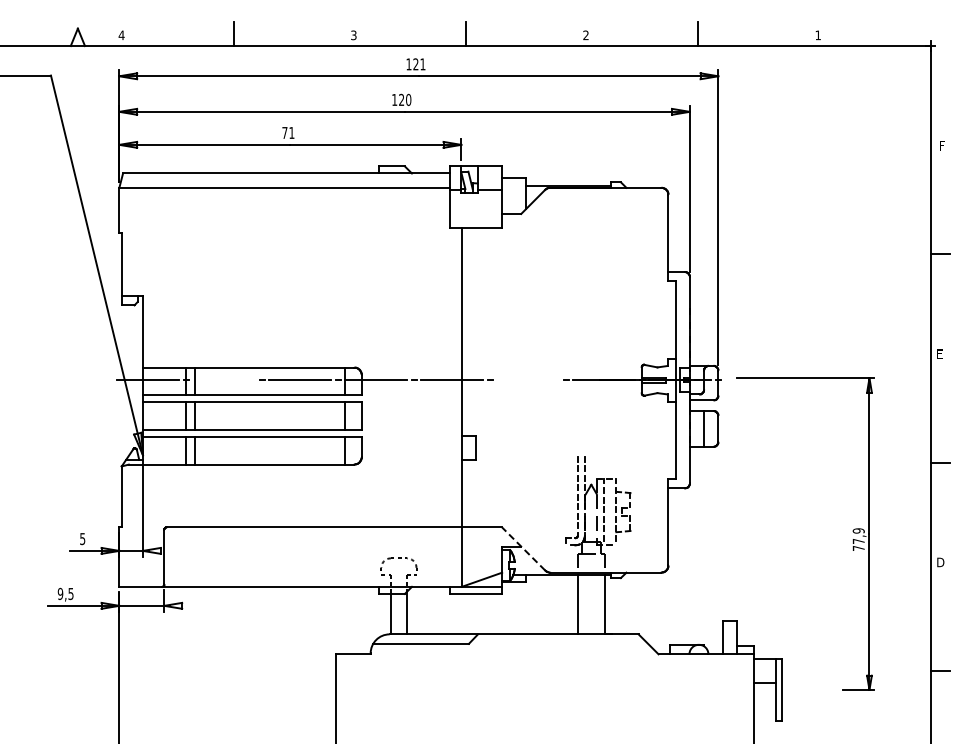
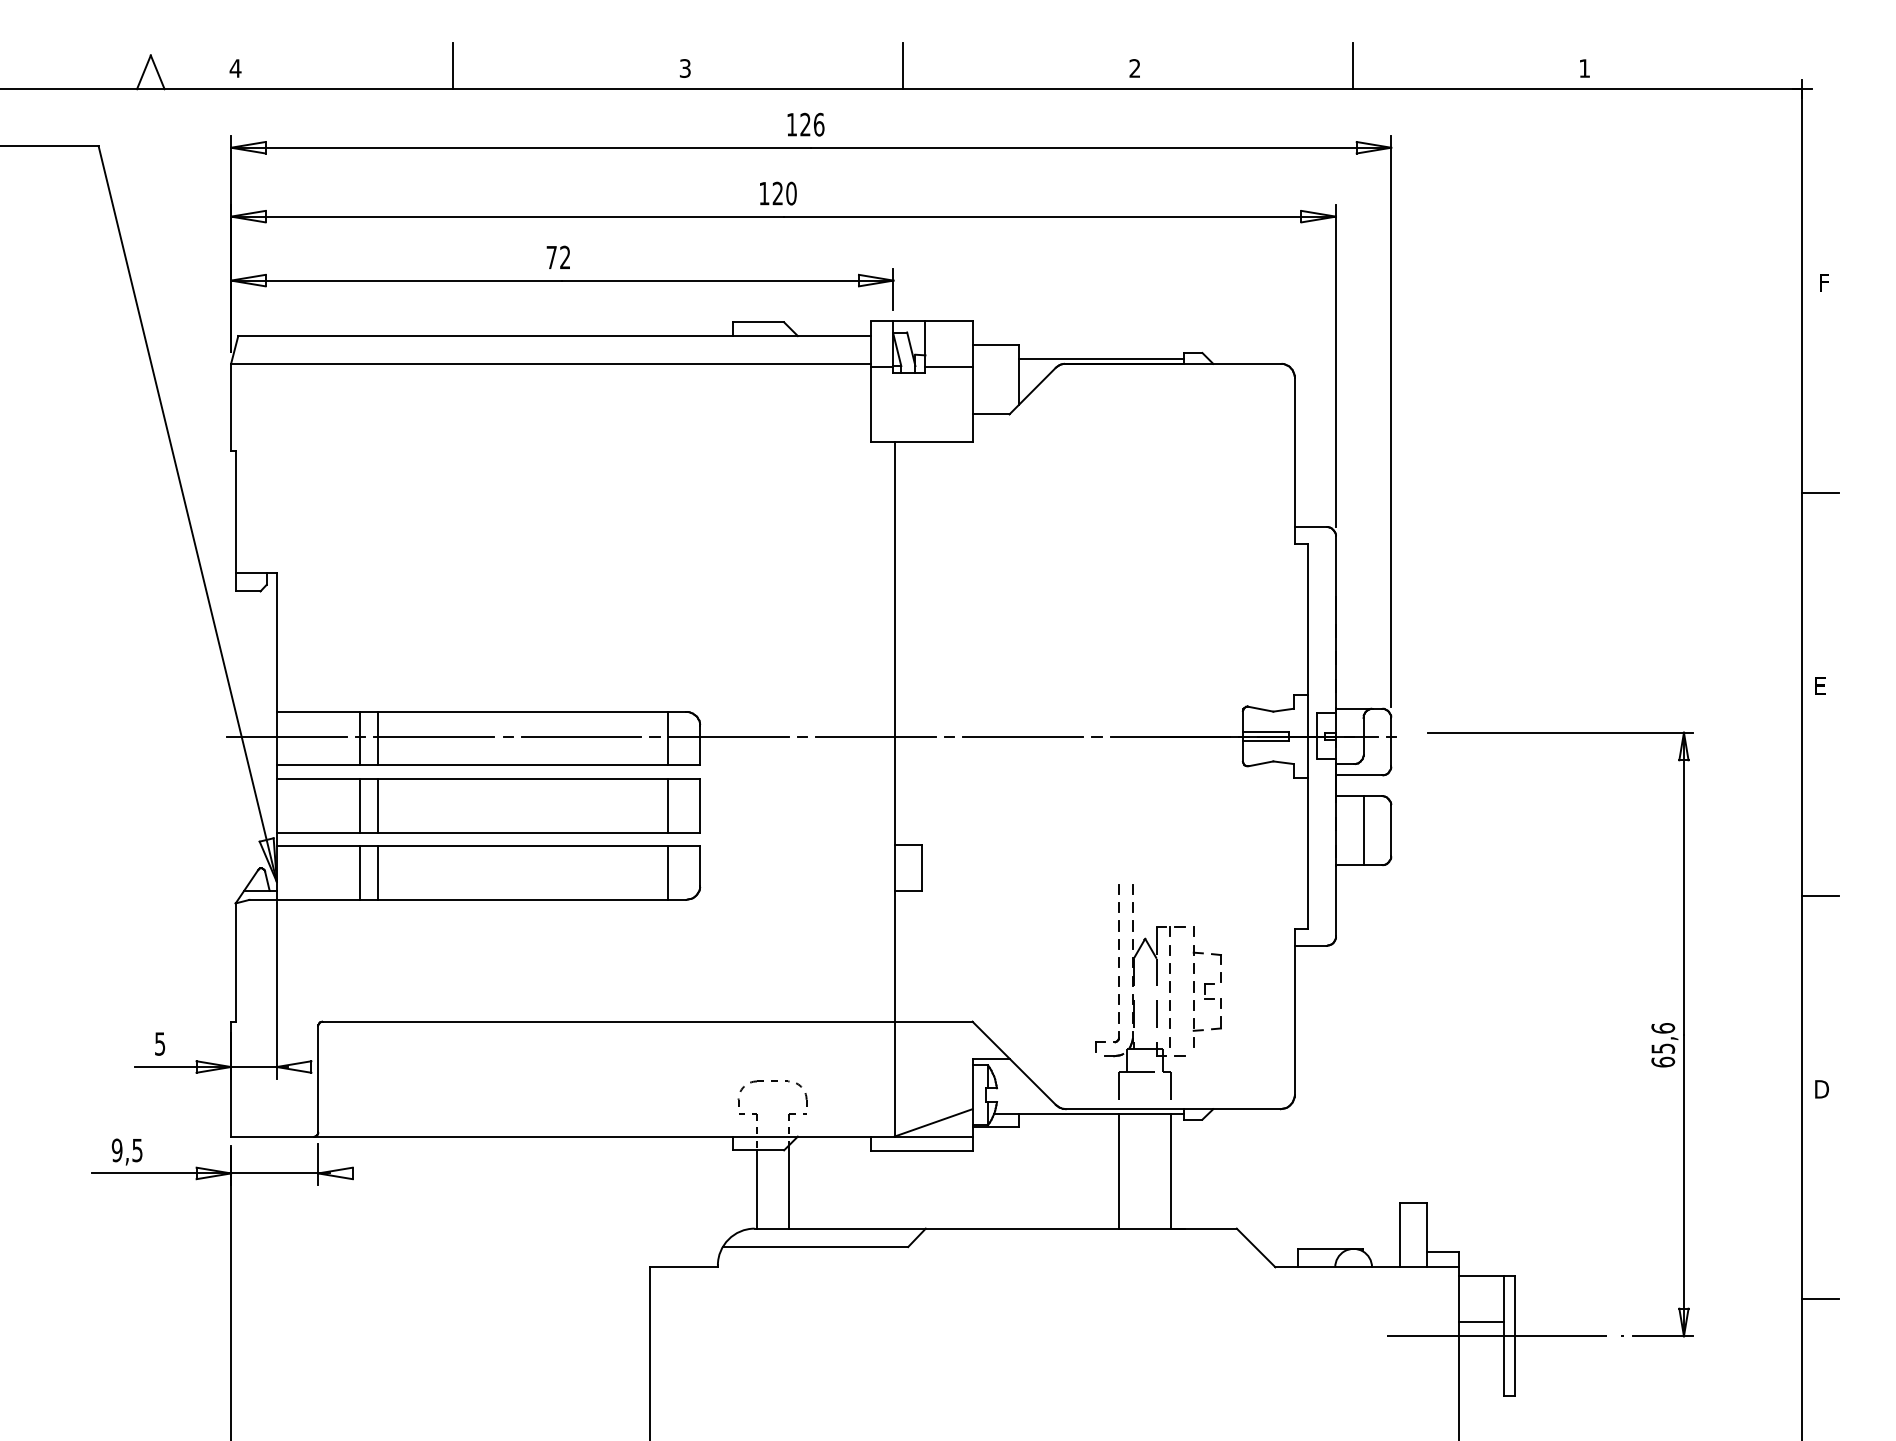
text: (422, 64) -> (818, 124), 121 -> 126
text: (291, 132) -> (564, 256), 71 -> 72
line: (224, 380) -> (434, 736), added
line: (528, 380) -> (1023, 736), added
text: (858, 539) -> (1662, 1044), 77,9 -> 65,6
line: (523, 548) -> (1013, 1062), dashed -> solid
line: (776, 689) -> (1503, 1335), added

